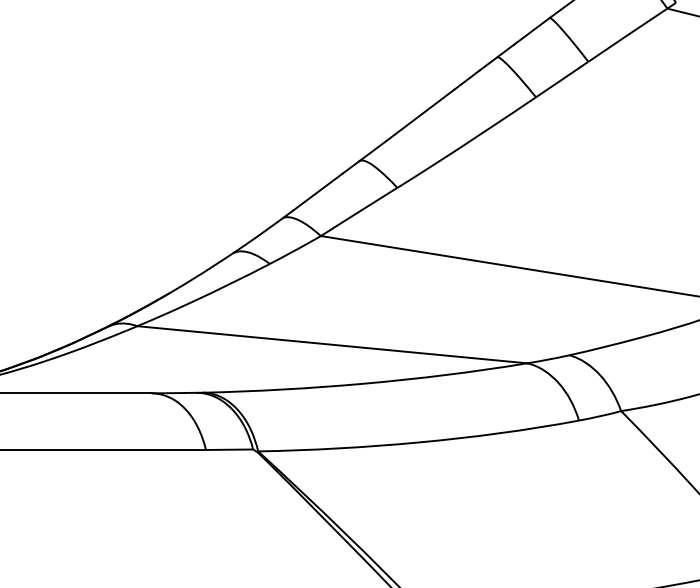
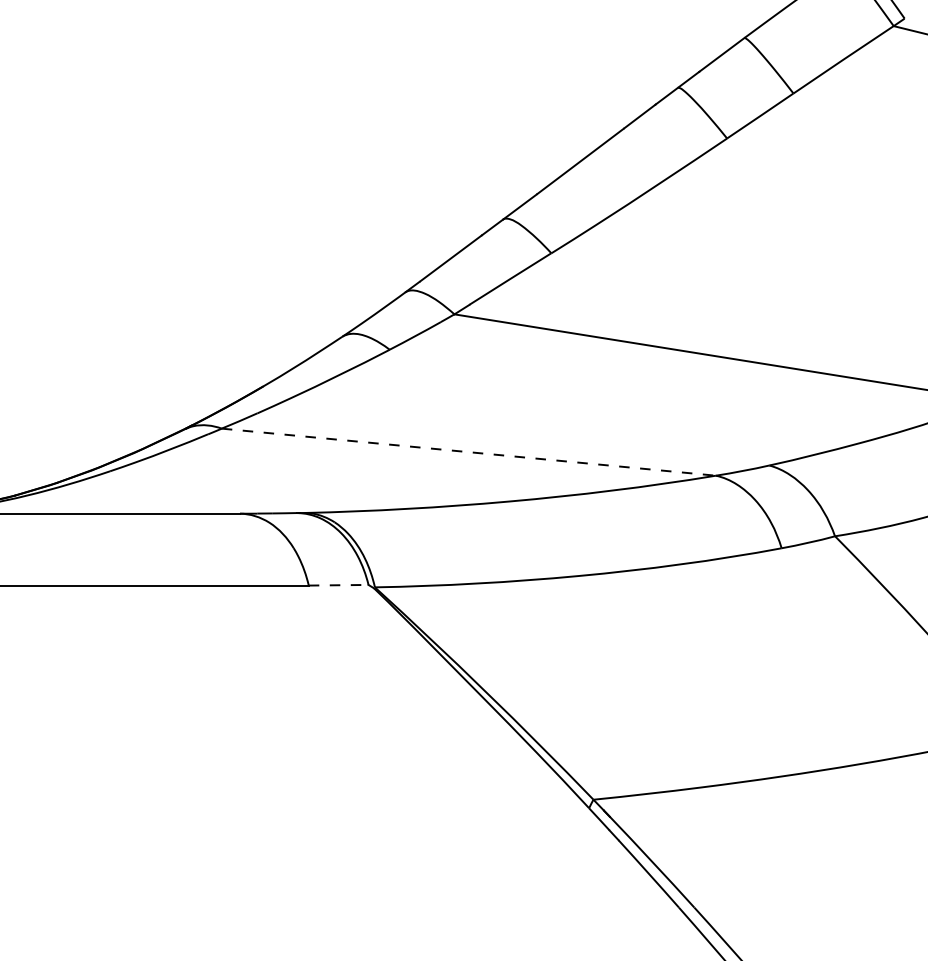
line: (332, 345) -> (469, 452), solid -> dashed
line: (229, 449) -> (338, 585), solid -> dashed

